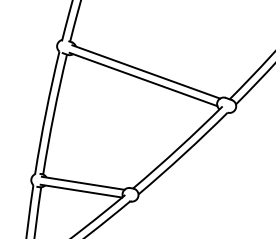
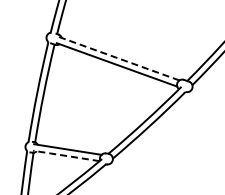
line: (145, 71) -> (118, 58), solid -> dashed
line: (81, 190) -> (66, 155), solid -> dashed

